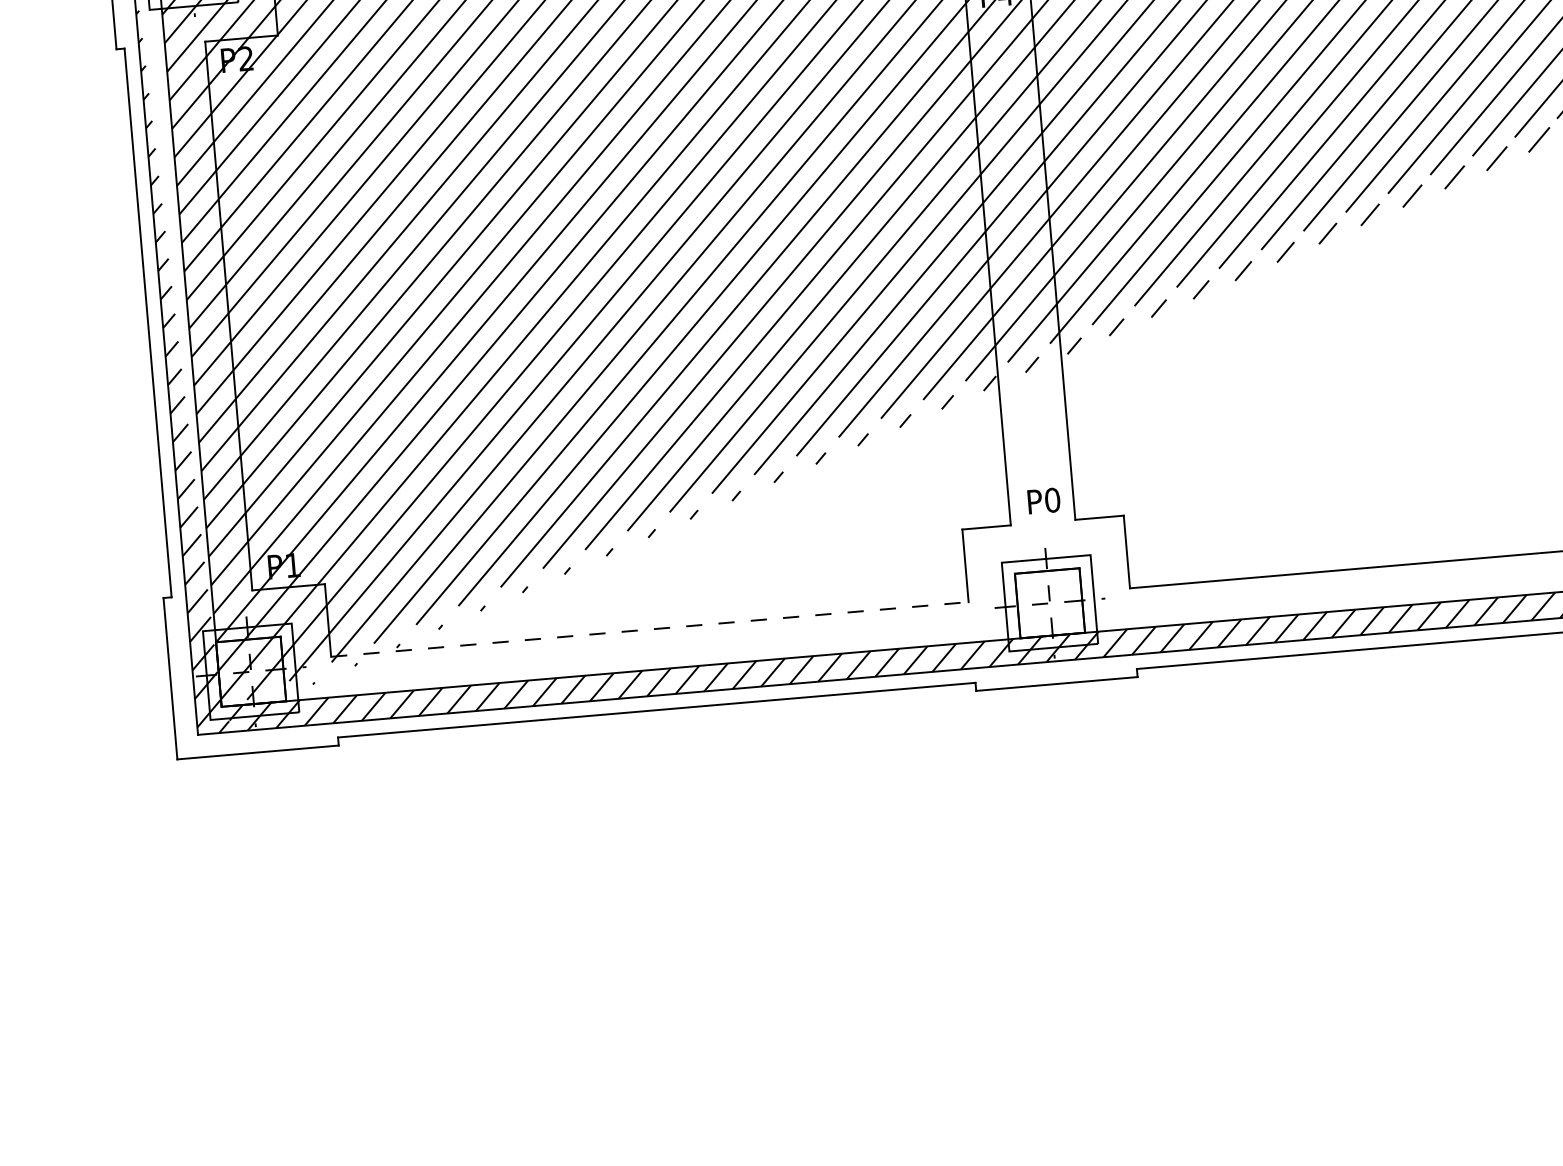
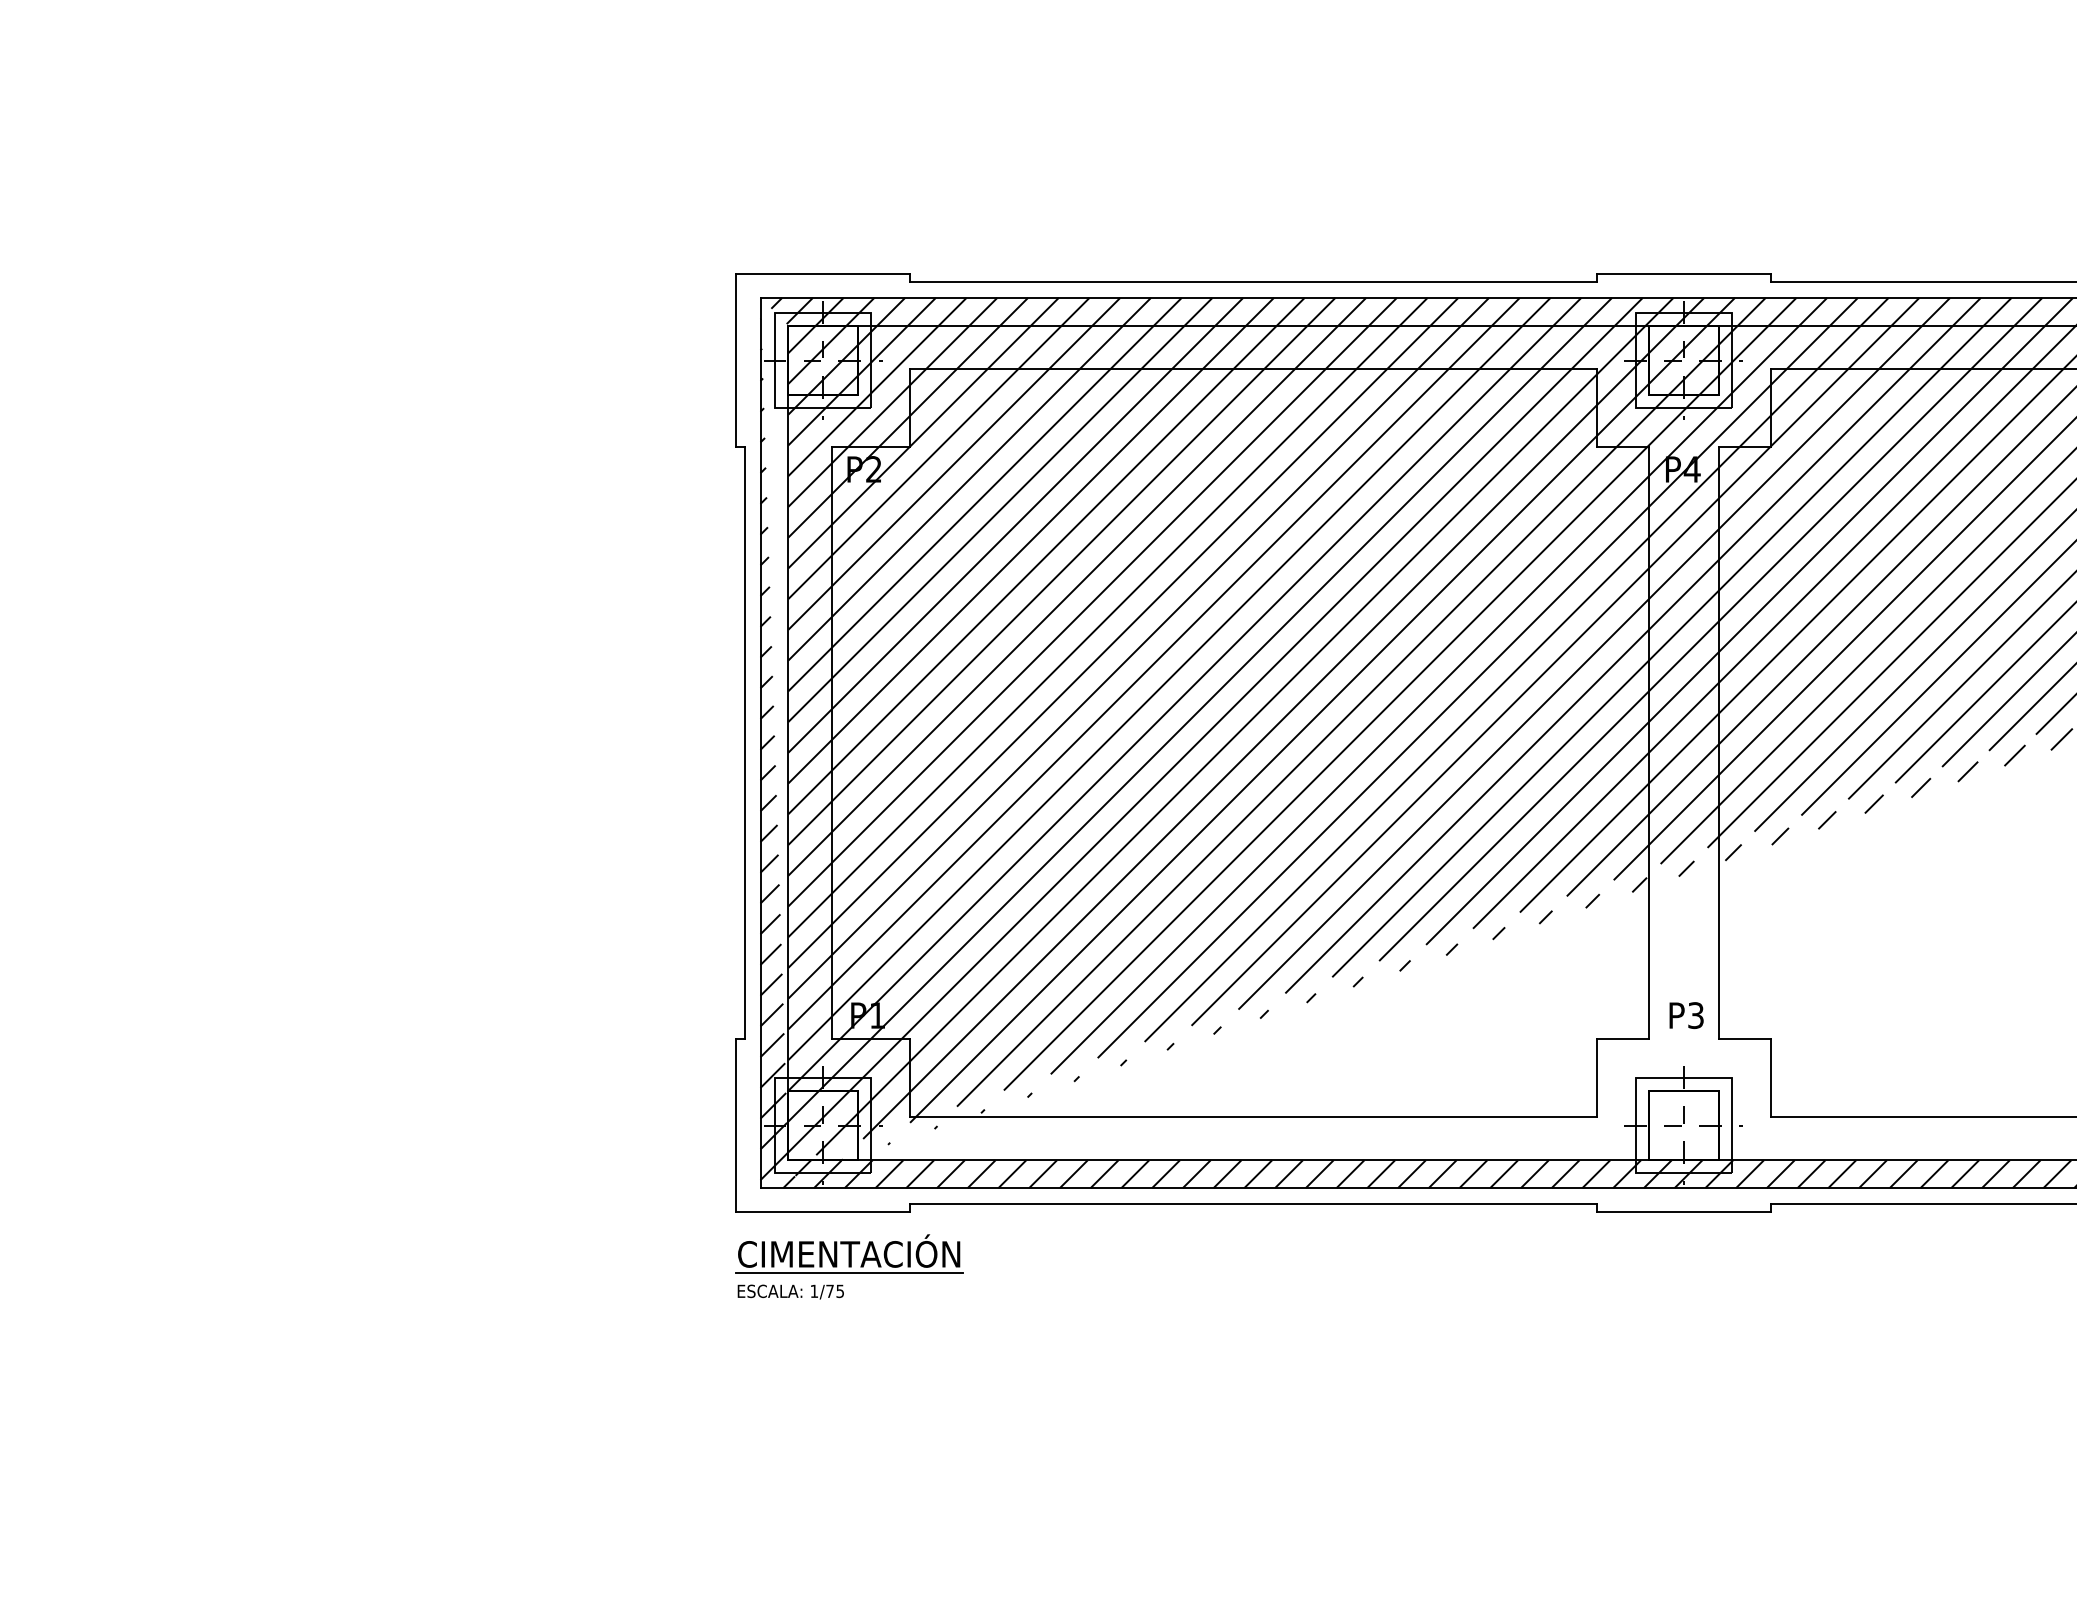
text: (1053, 500) -> (1696, 1015), P0 -> P3
line: (649, 629) -> (1253, 1116), dashed -> solid
part: (286, 800) -> (849, 1266), added

